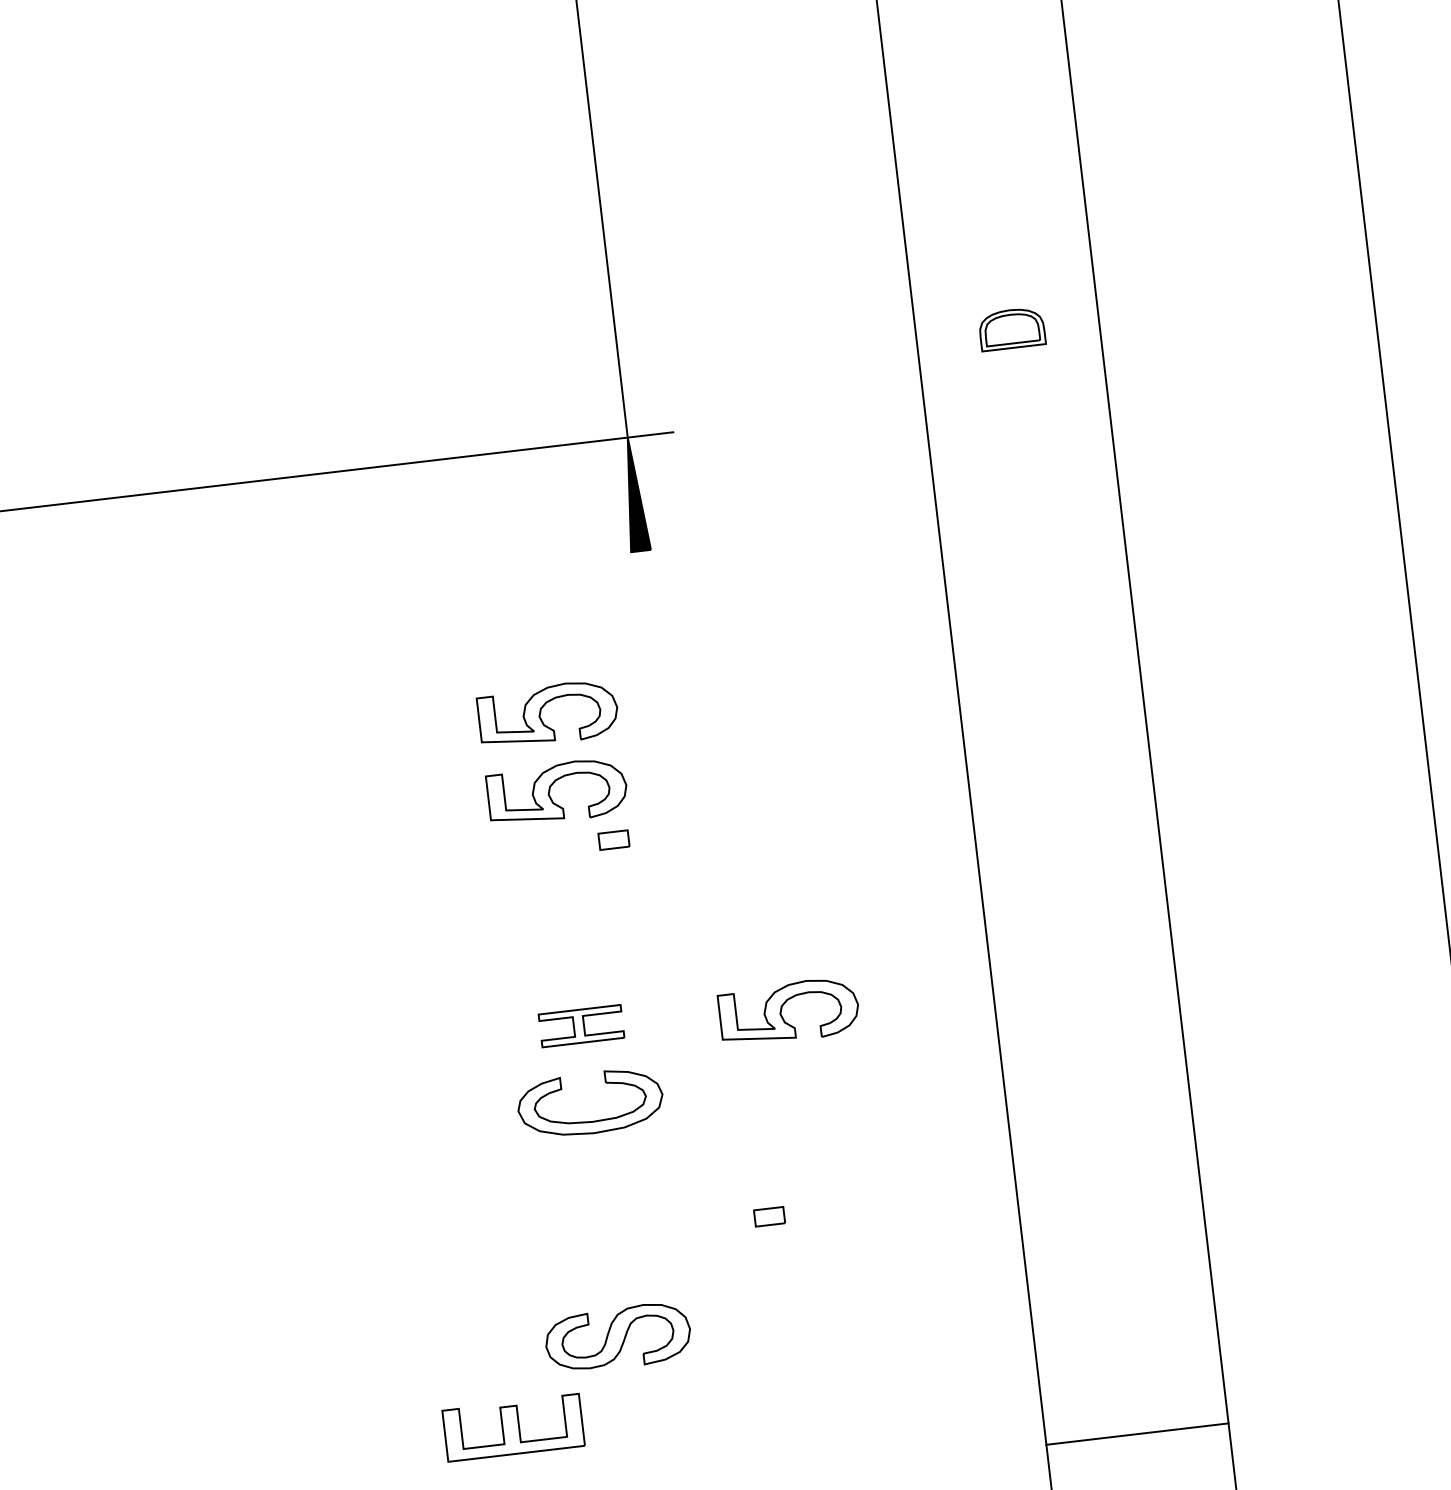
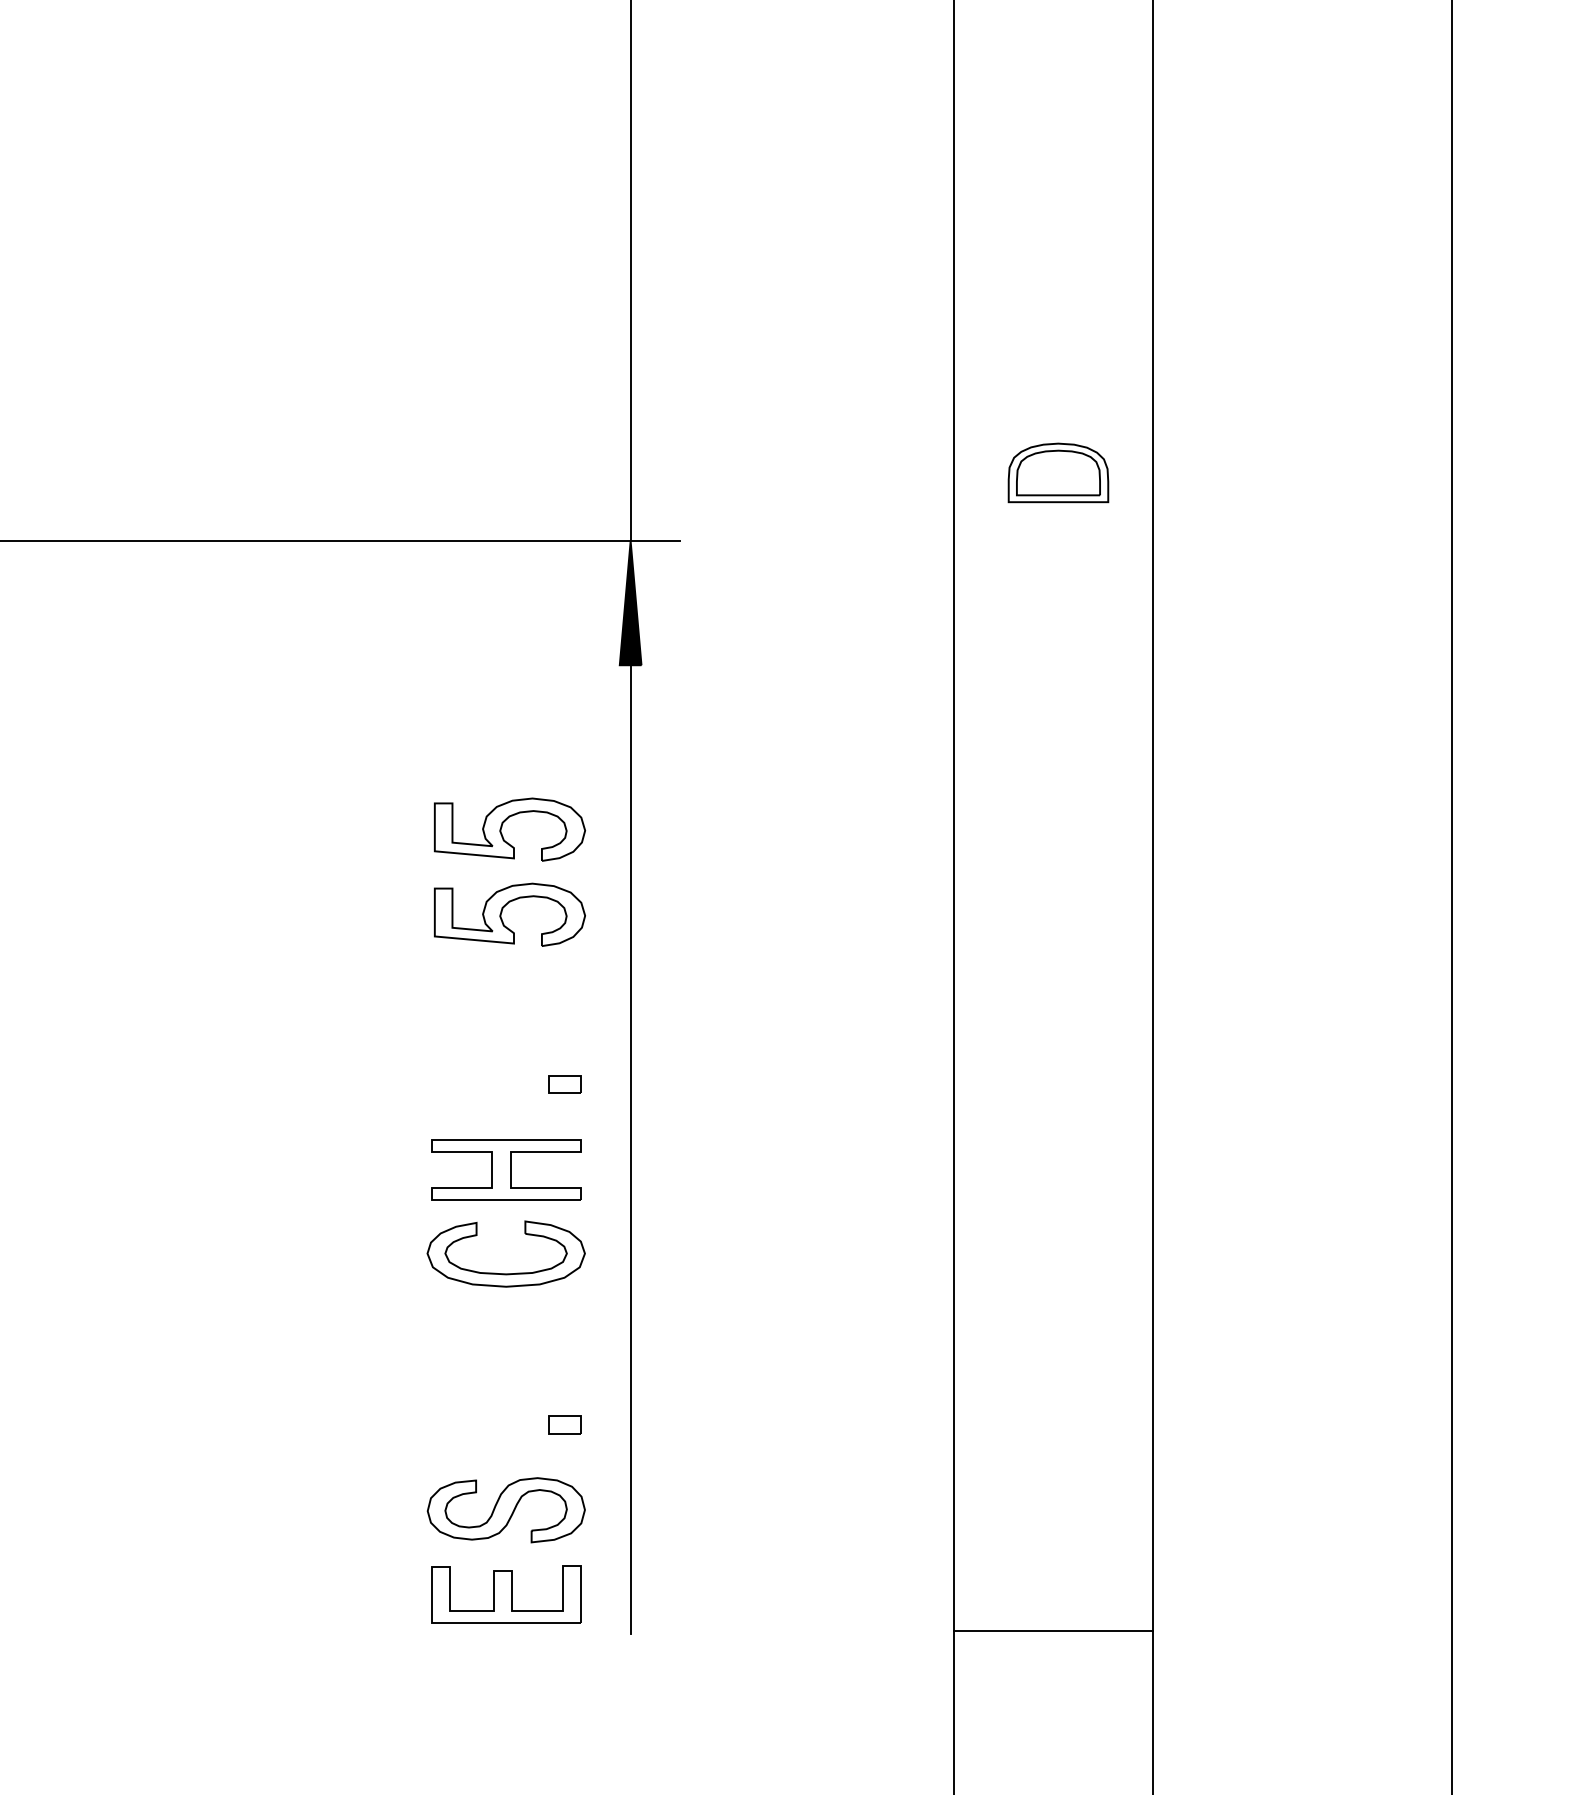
part: (1011, 328) -> (1058, 472), size x1.43
part: (613, 840) -> (564, 1084), moved
line: (692, 994) -> (630, 1149), added
part: (782, 1010) -> (724, 1178), removed
part: (581, 1025) -> (506, 1169), size x1.67
part: (769, 1216) -> (564, 1424), moved
part: (513, 1428) -> (506, 1594), moved
line: (1137, 1433) -> (1053, 1630), moved

